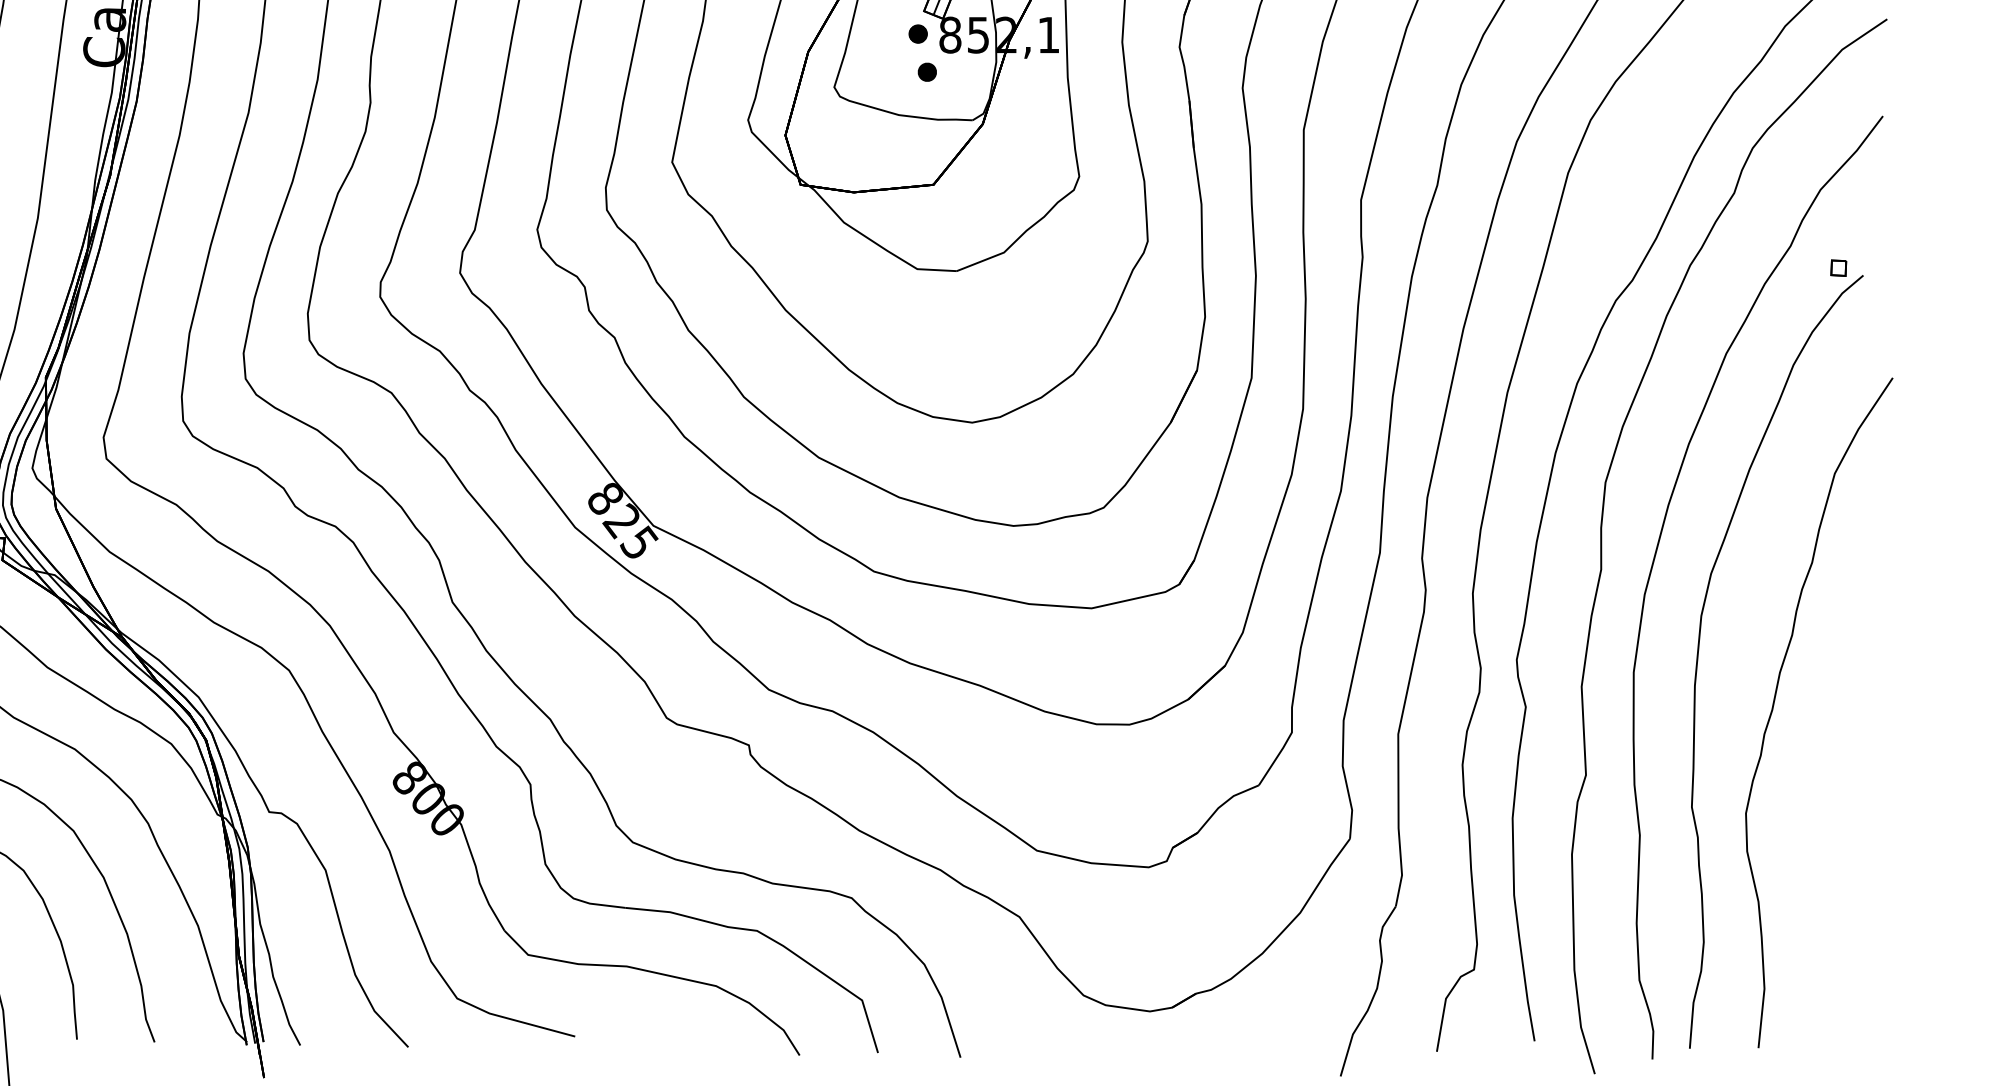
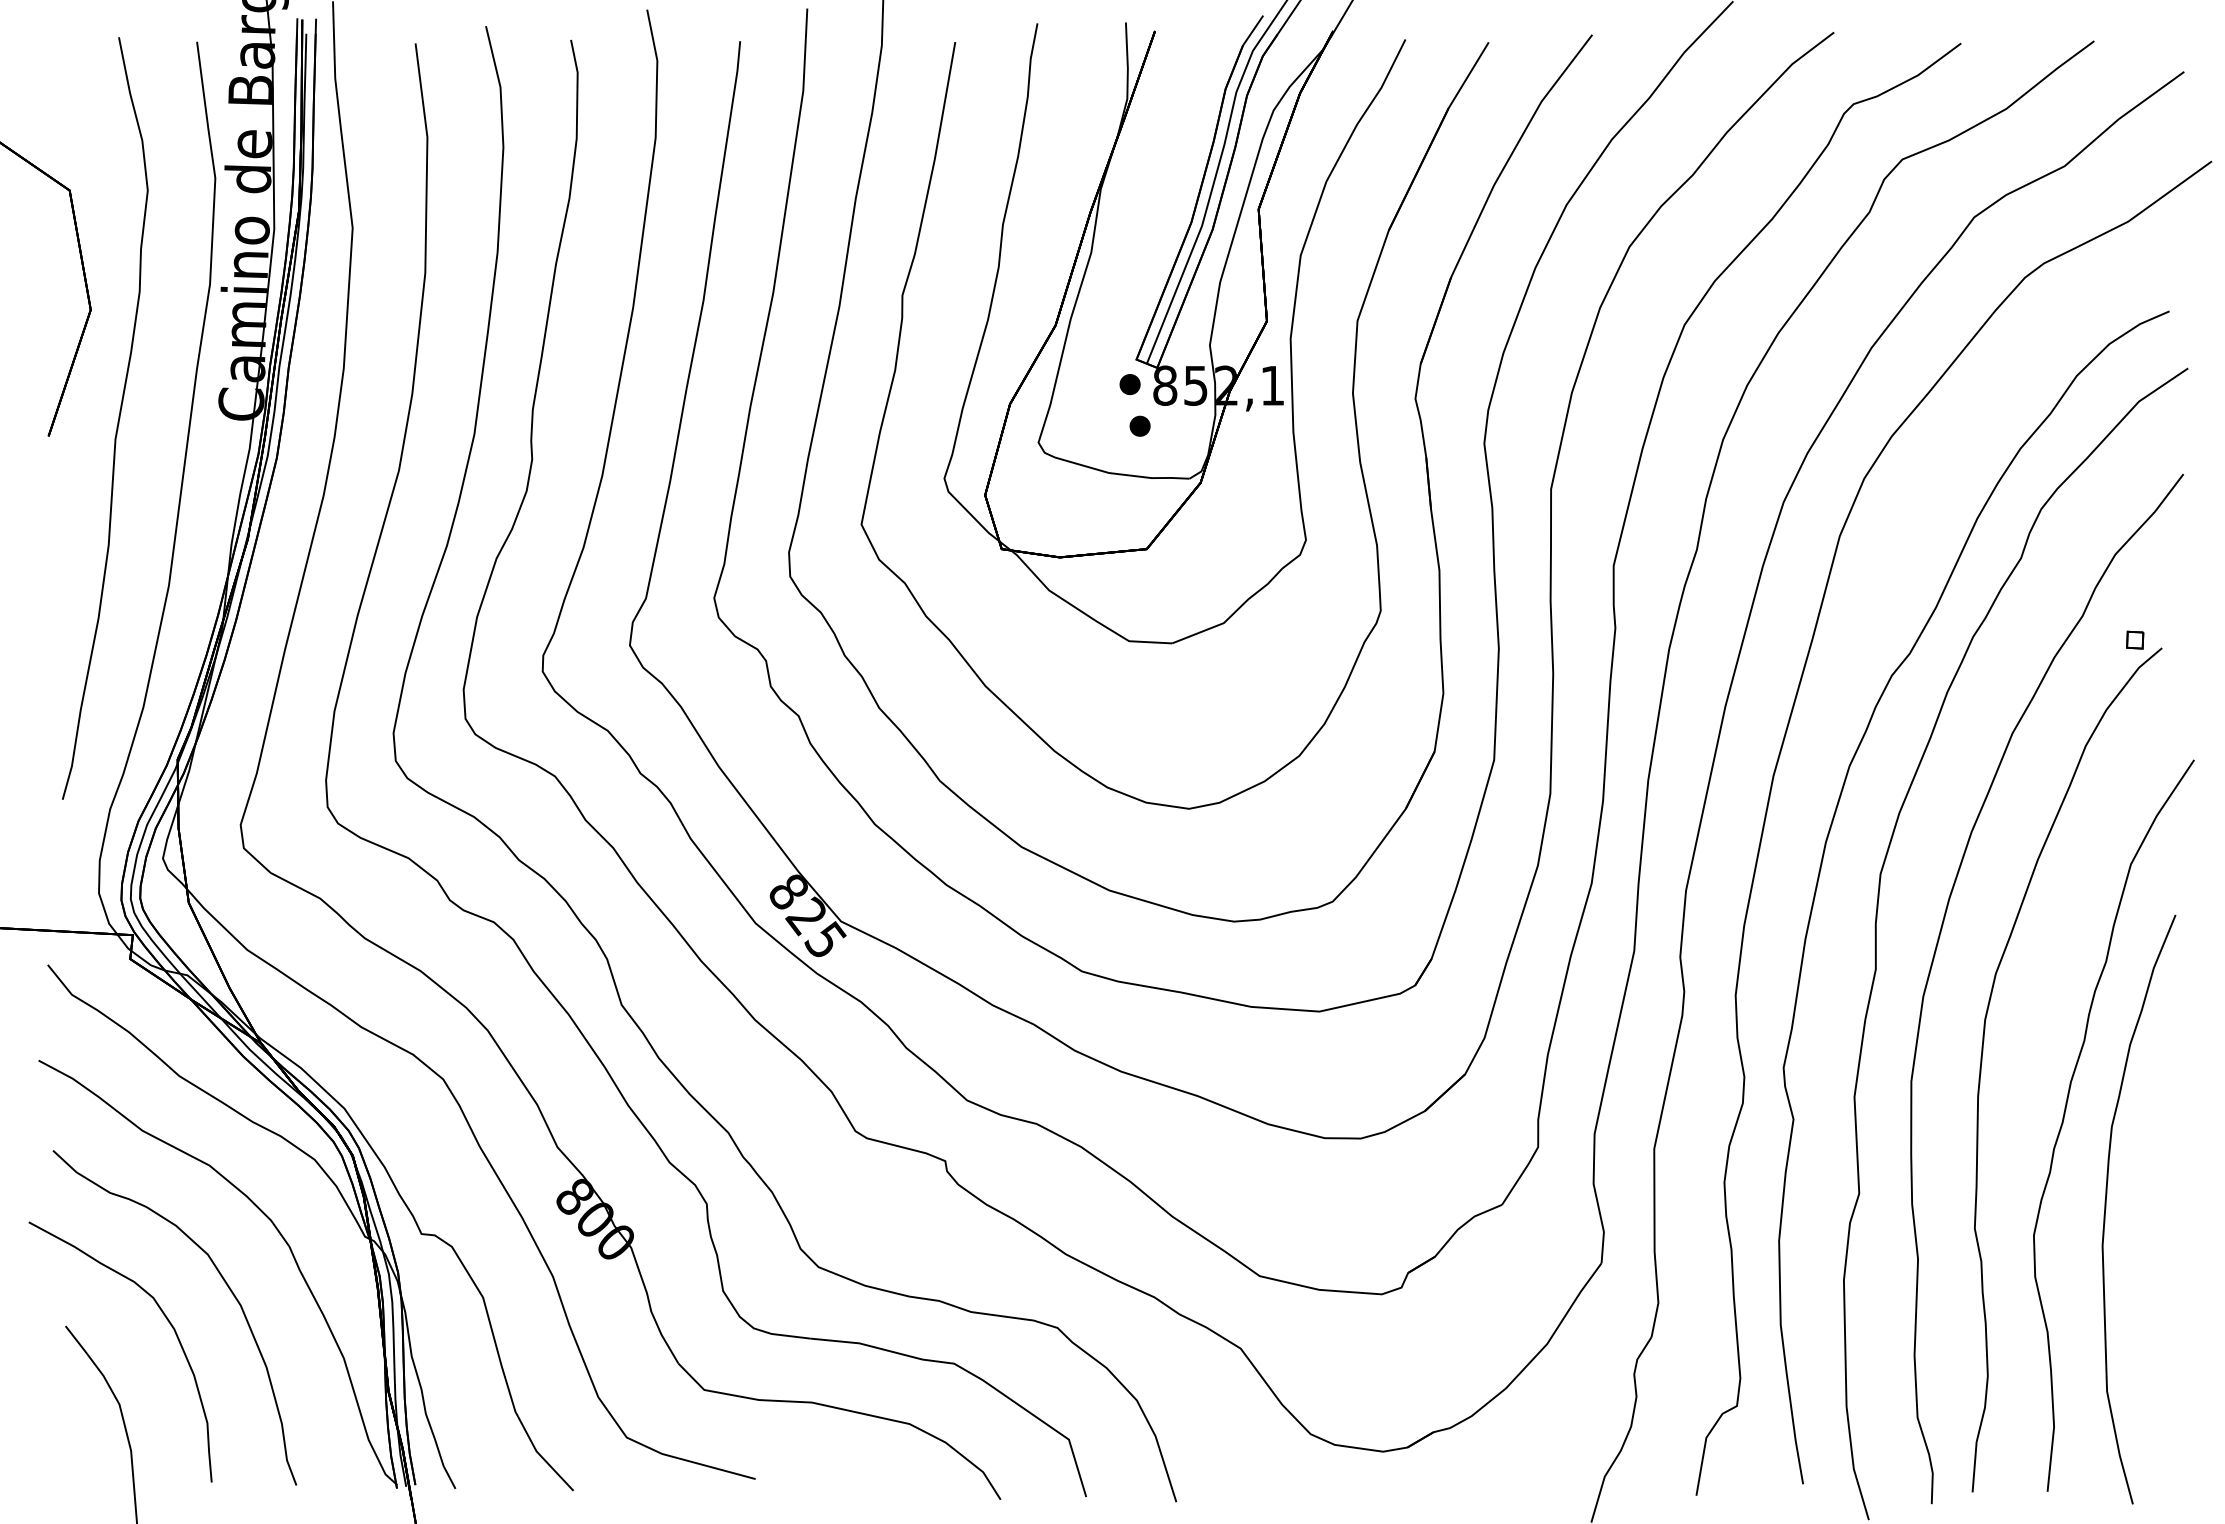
curve: (1812, 789) -> (2106, 1209), added

